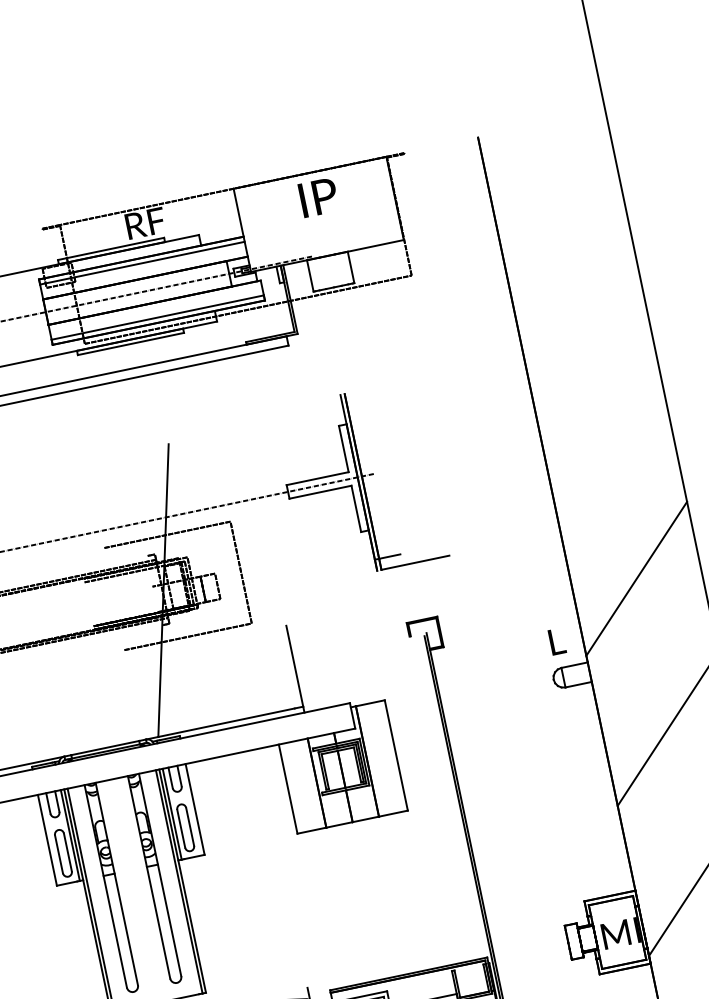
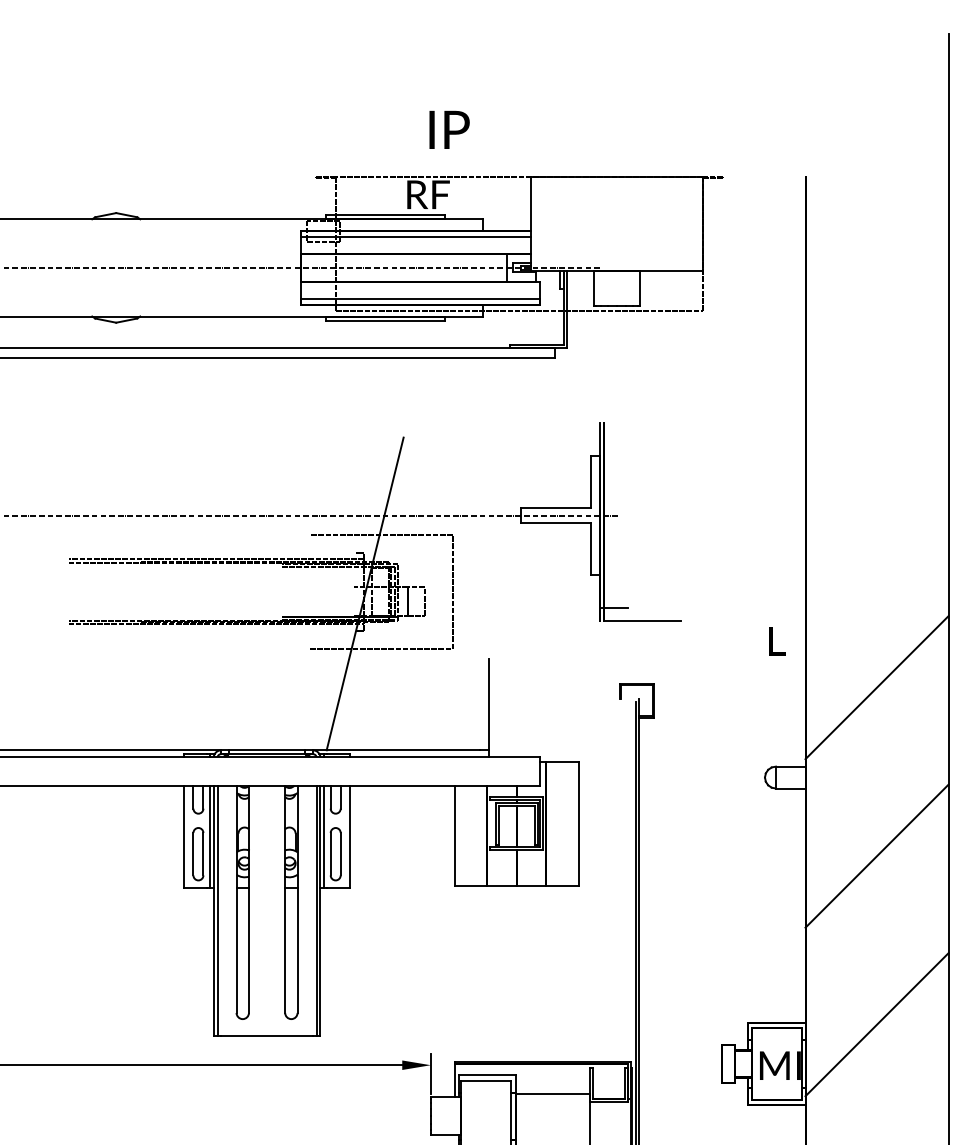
text: (318, 197) -> (449, 129), moved
text: (557, 641) -> (777, 641), moved

